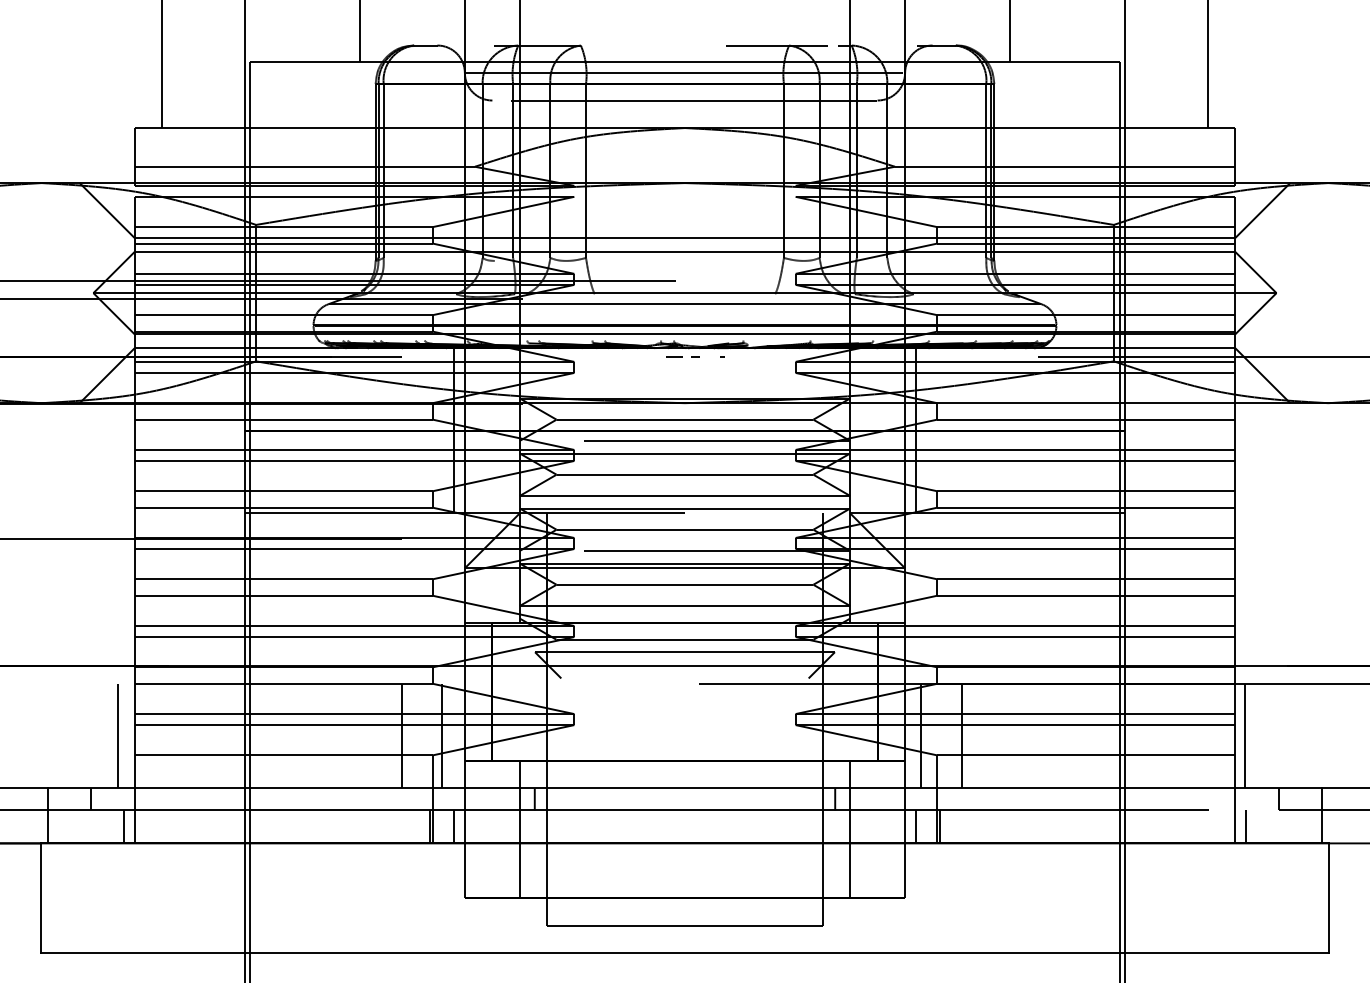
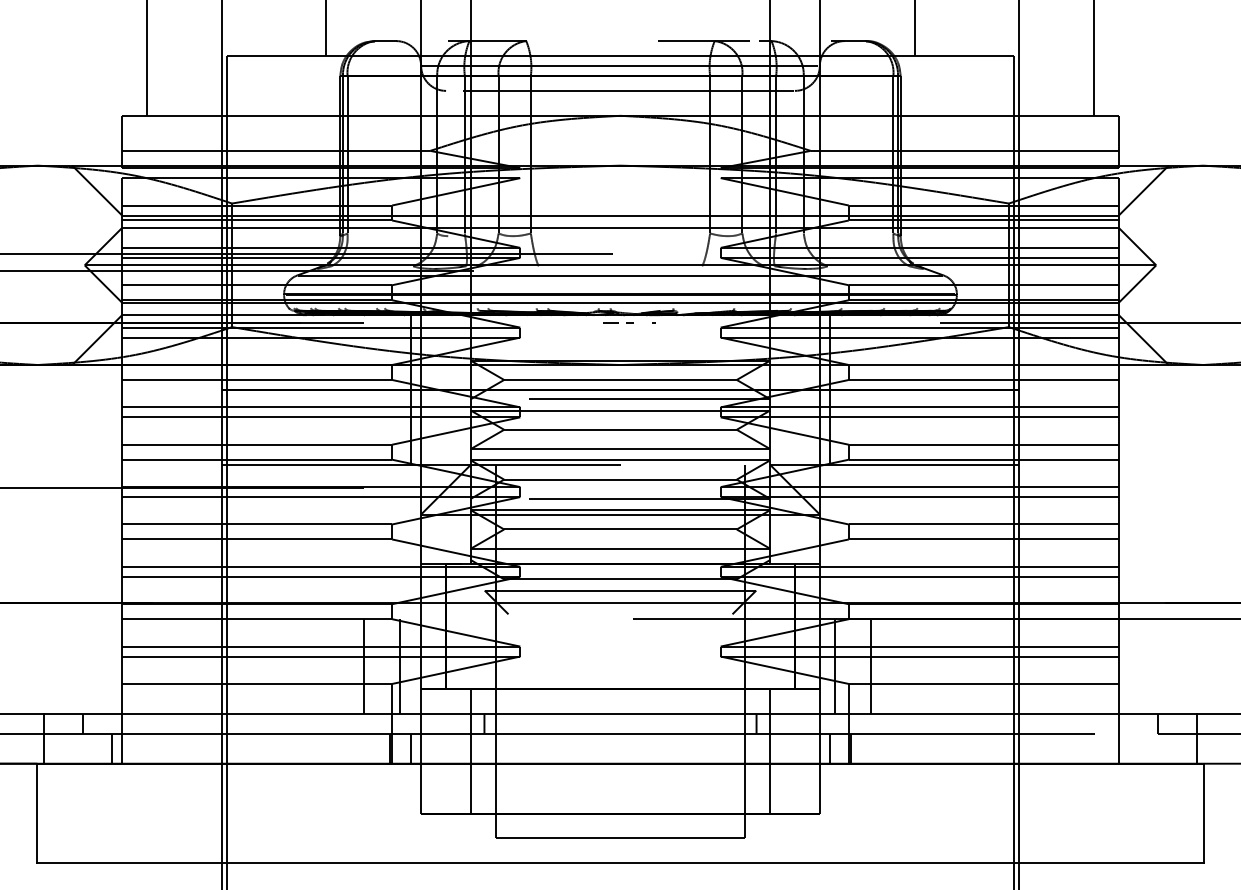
line: (118, 736) -> (107, 666), removed
line: (1244, 736) -> (1127, 666), removed
line: (1245, 826) -> (1128, 748), removed

